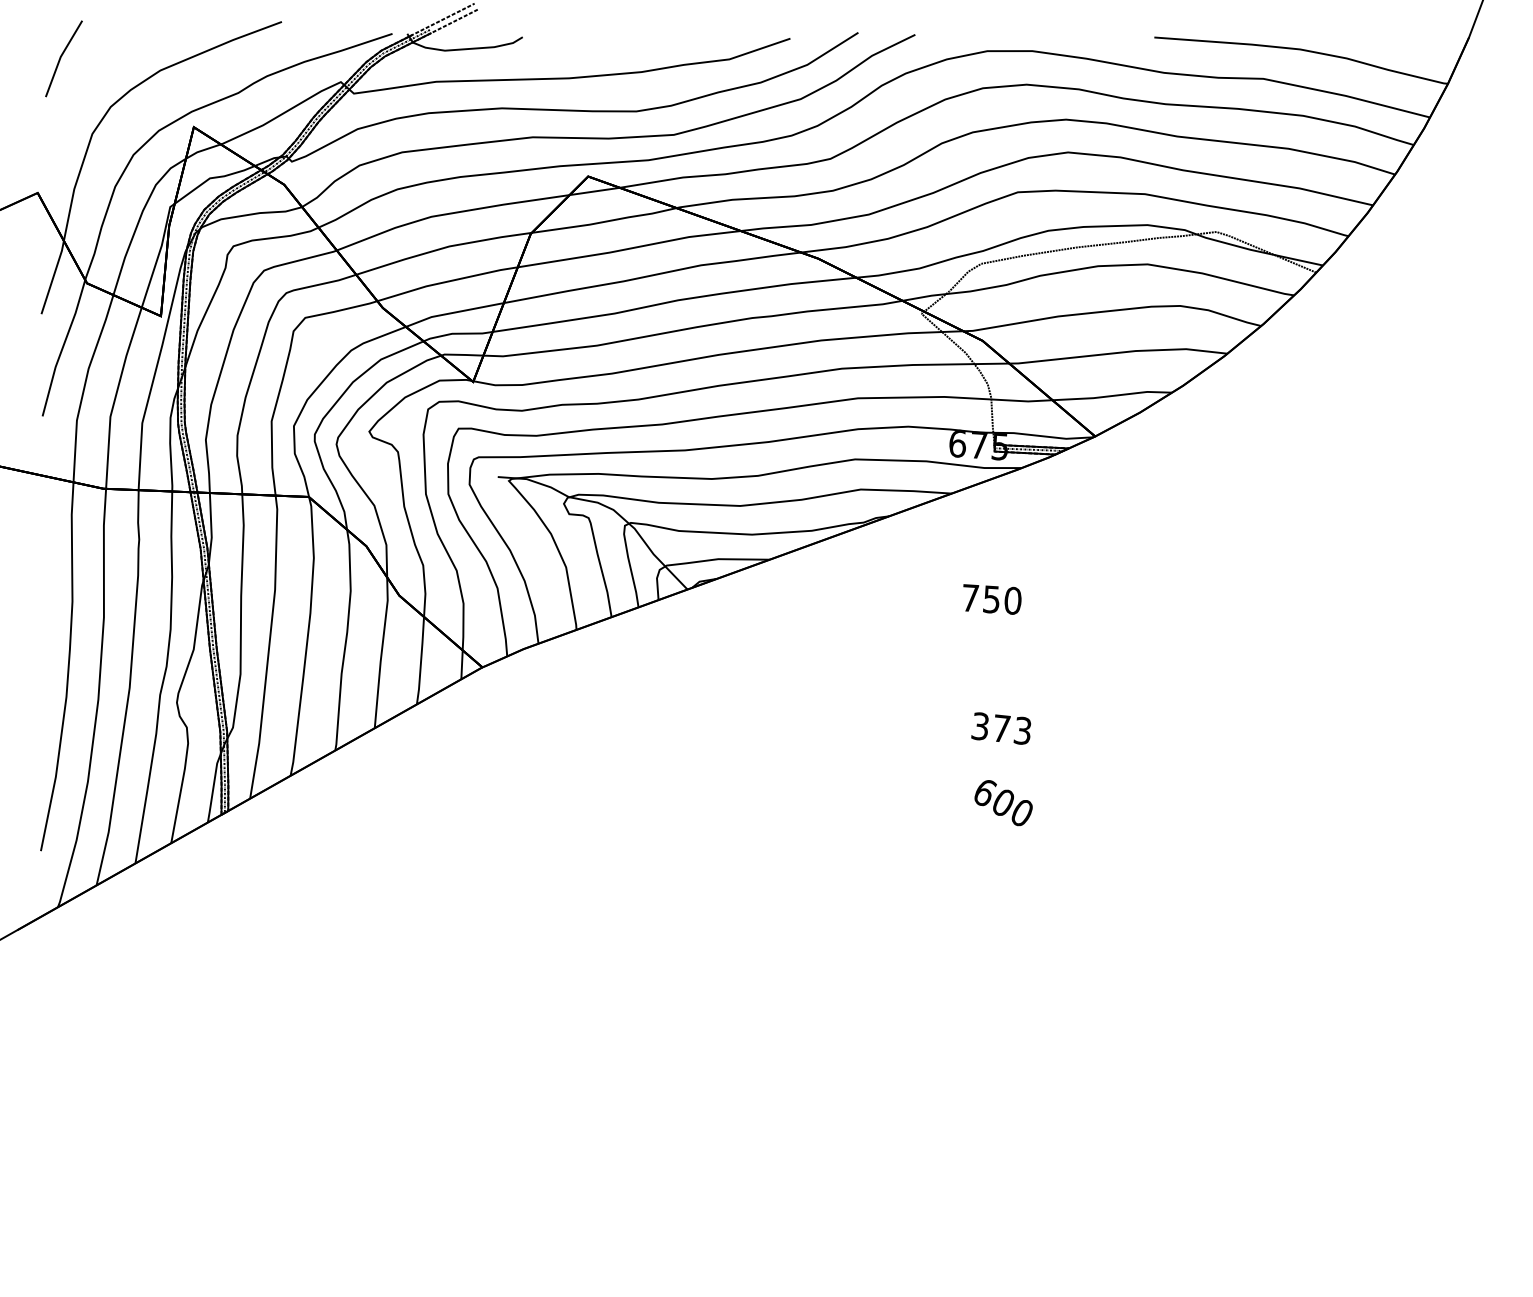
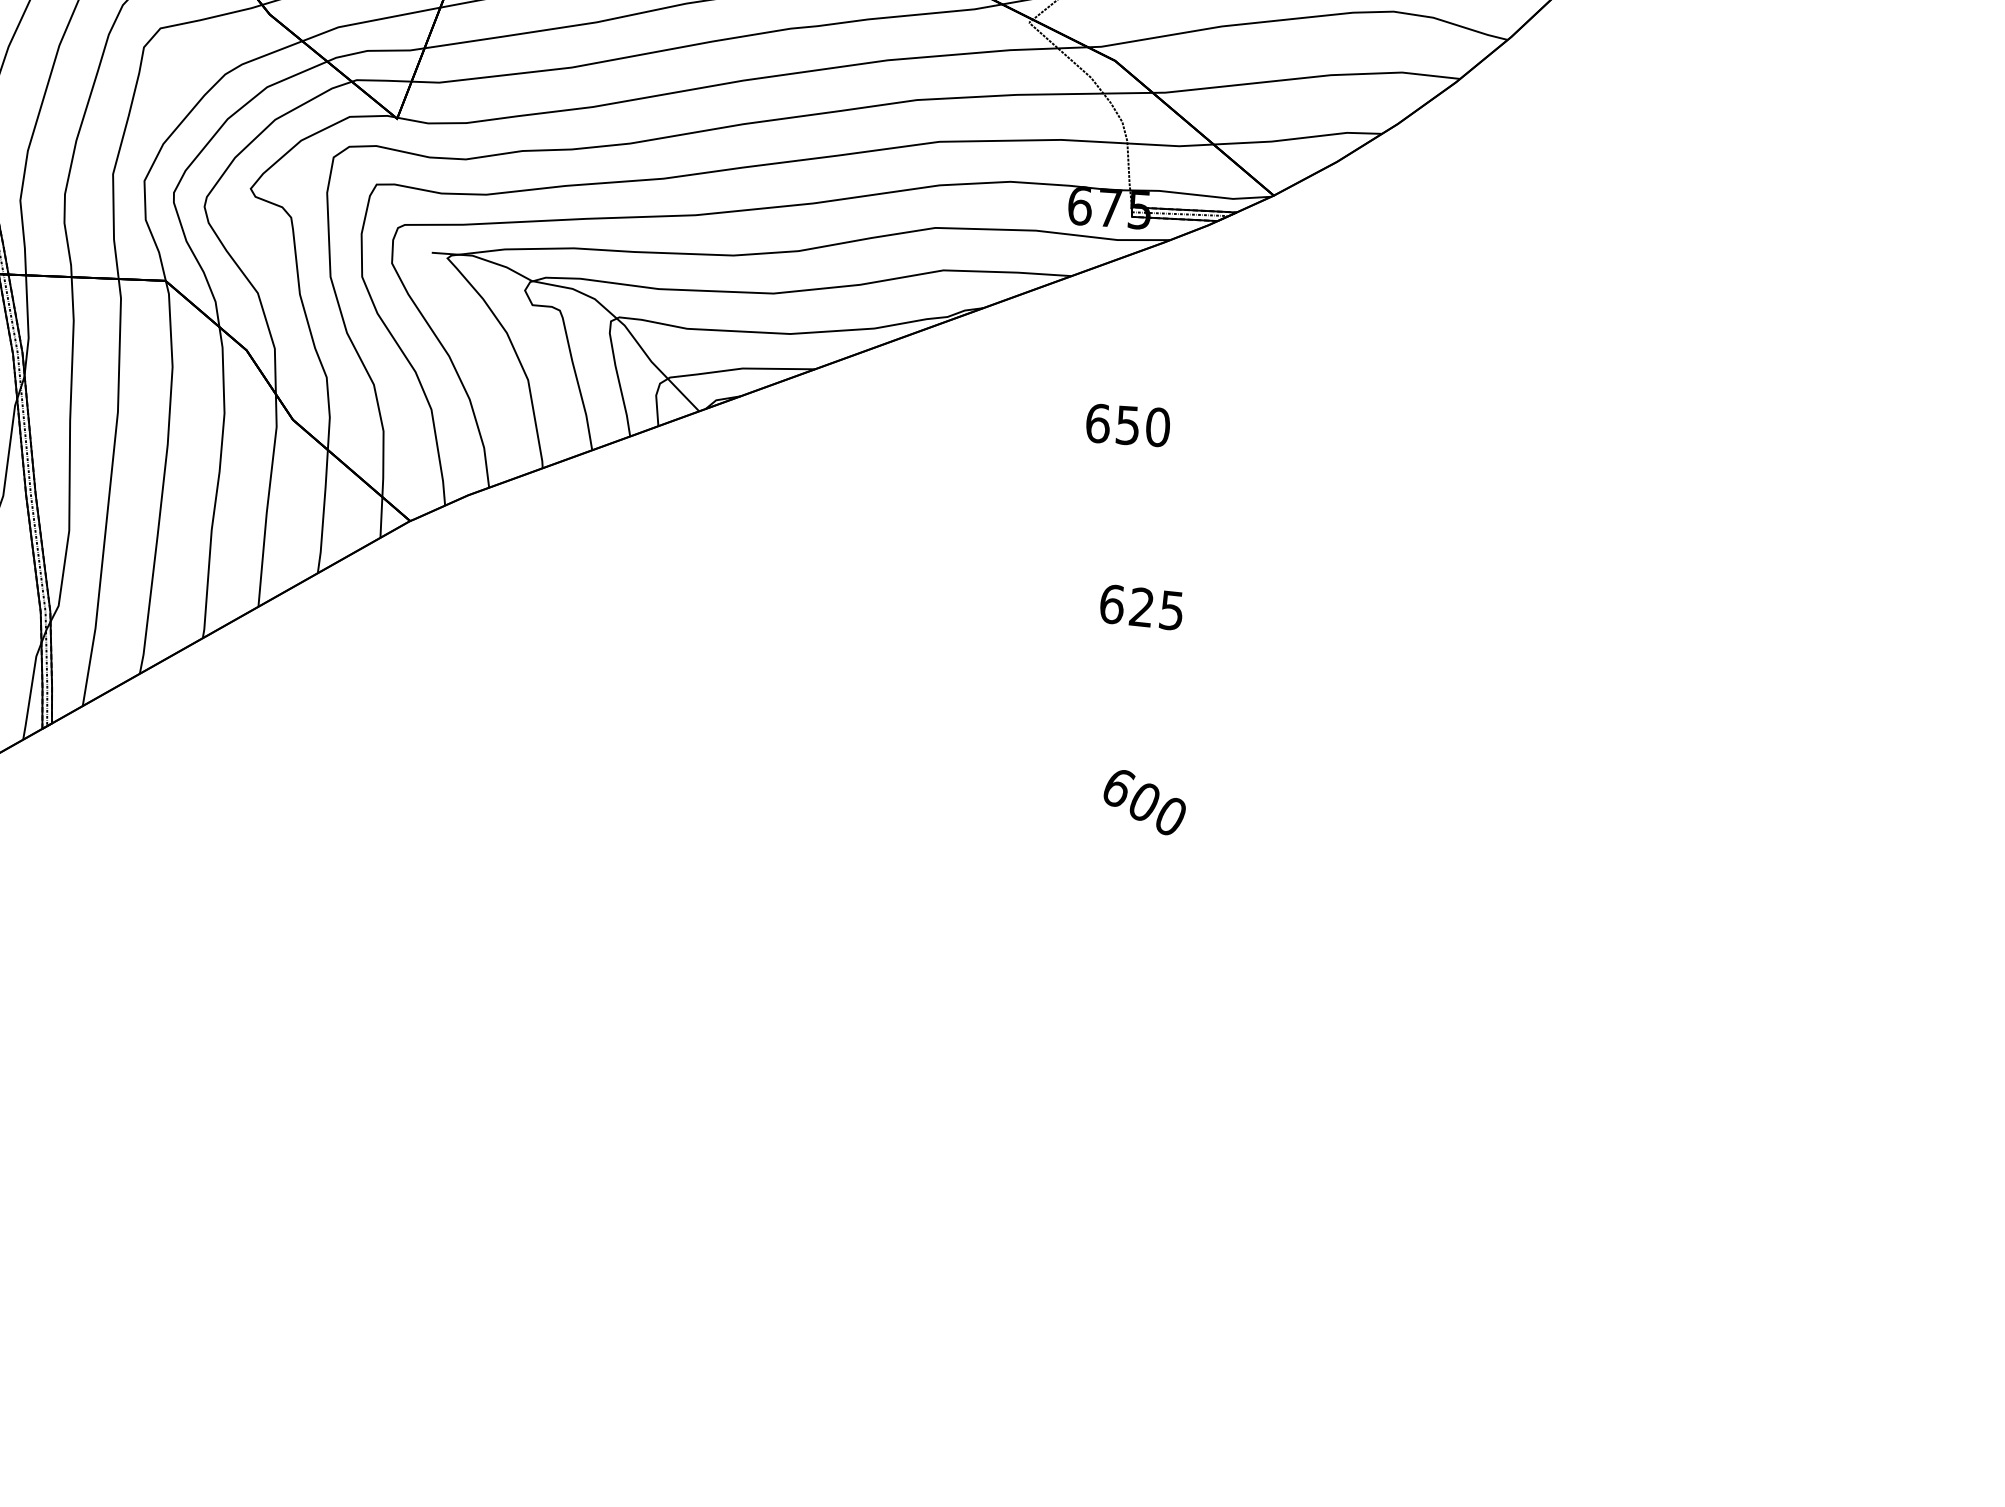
text: (970, 598) -> (1098, 423), 750 -> 650
text: (1001, 728) -> (1141, 607), 373 -> 625
text: (1003, 803) -> (1144, 803), moved

